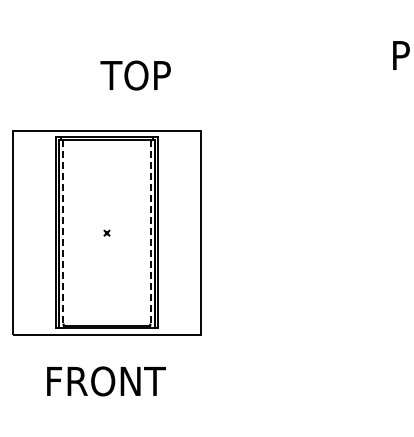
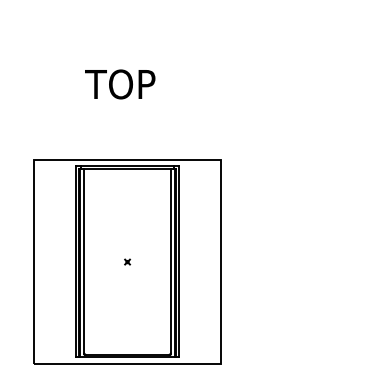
text: (135, 75) -> (120, 84), moved
line: (63, 232) -> (84, 261), dashed -> solid
line: (150, 232) -> (171, 261), dashed -> solid

